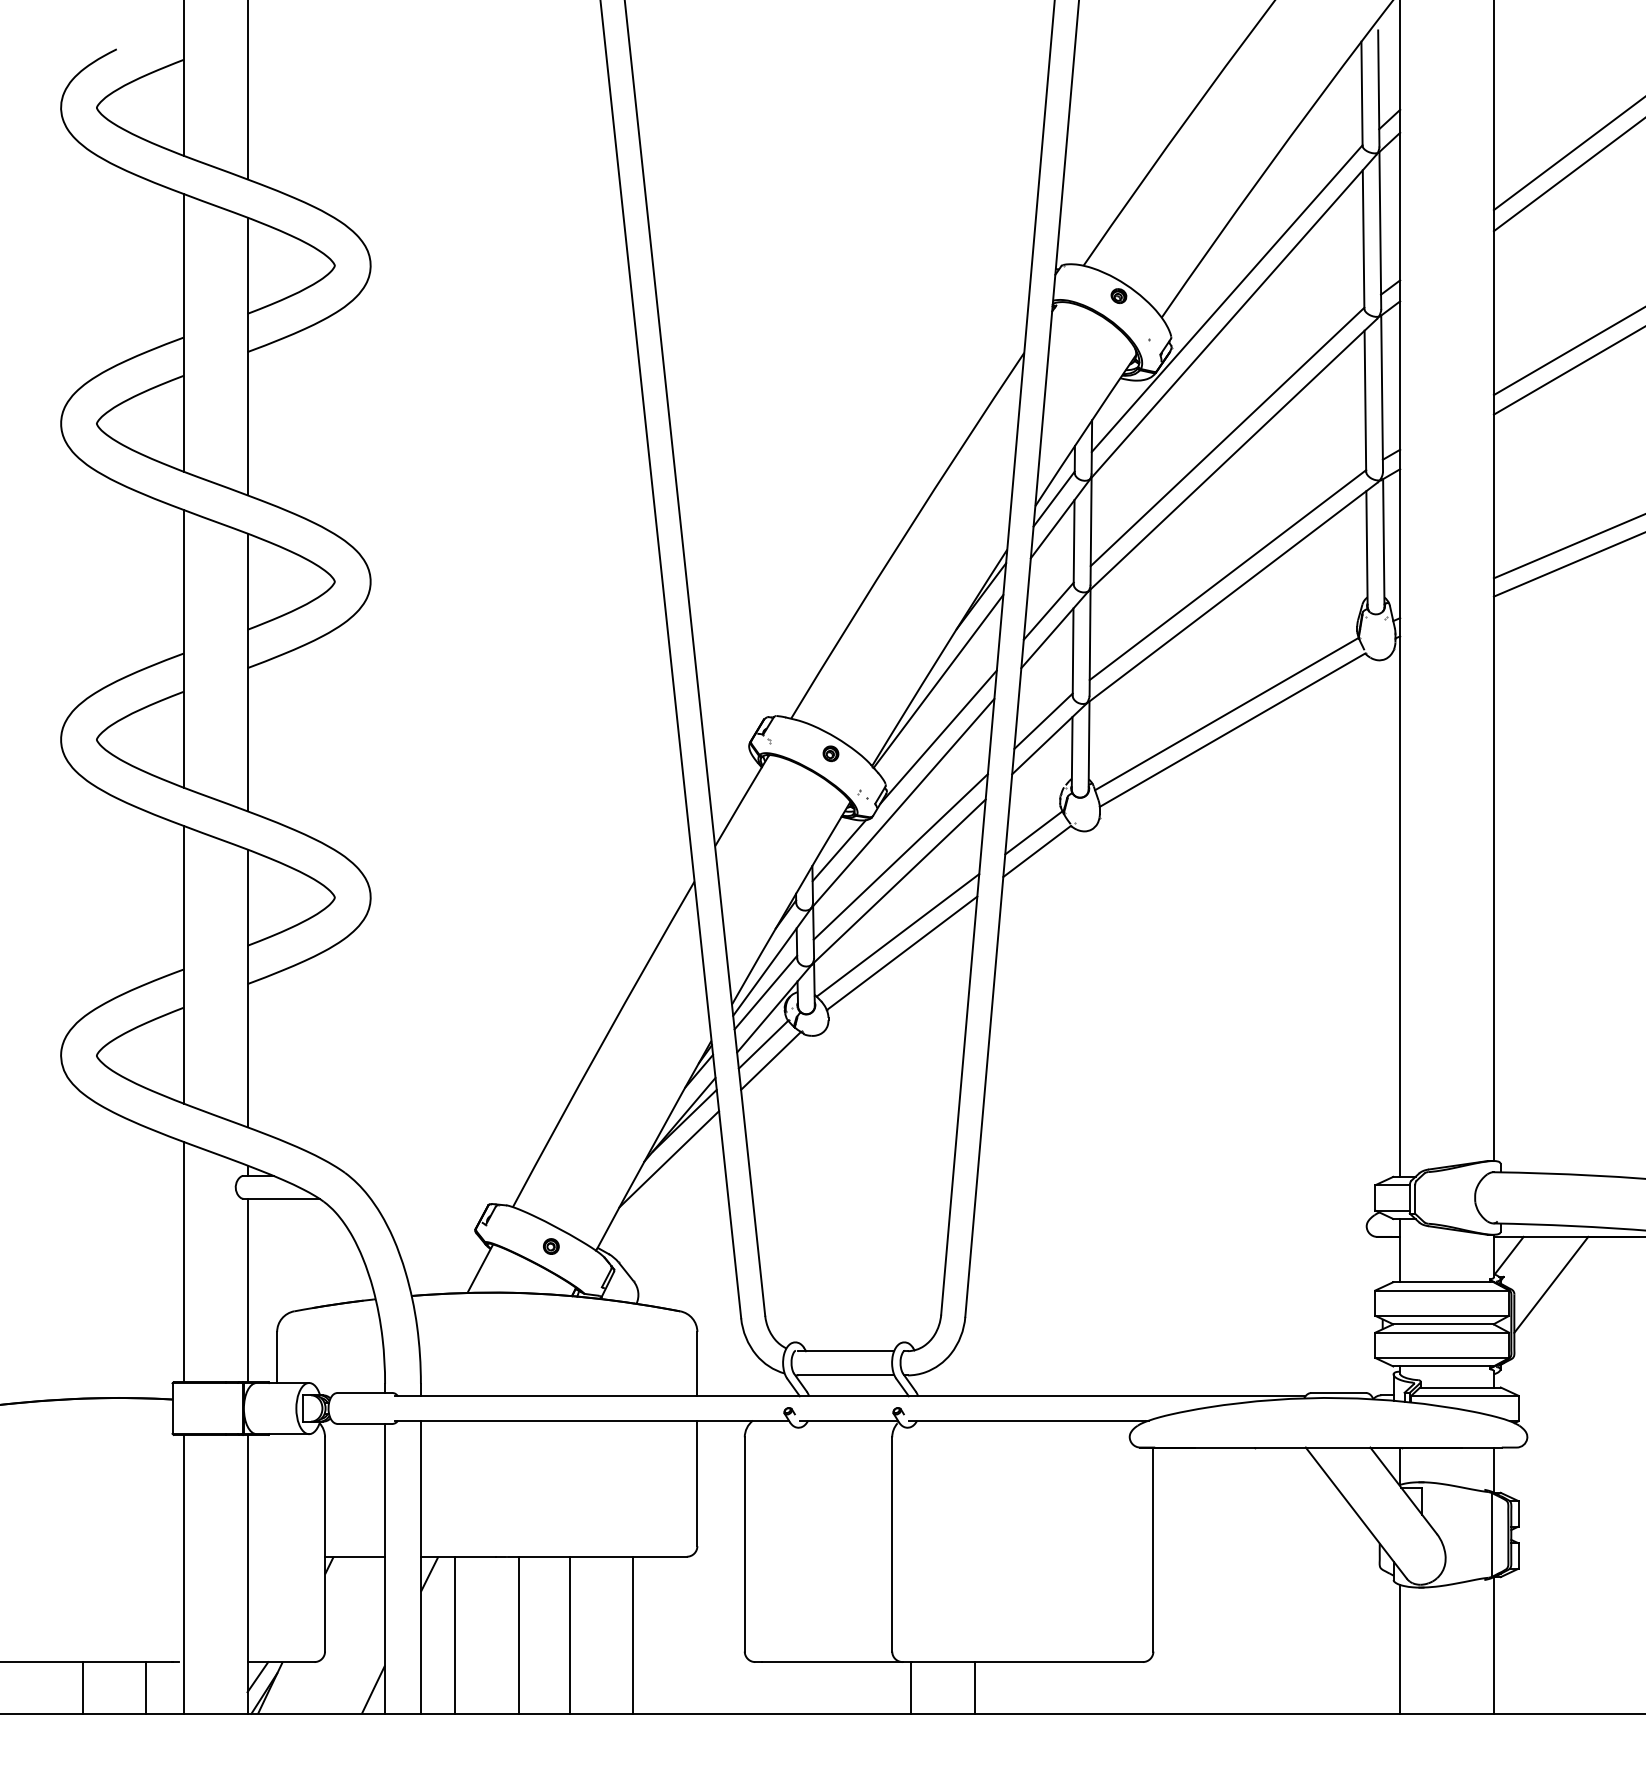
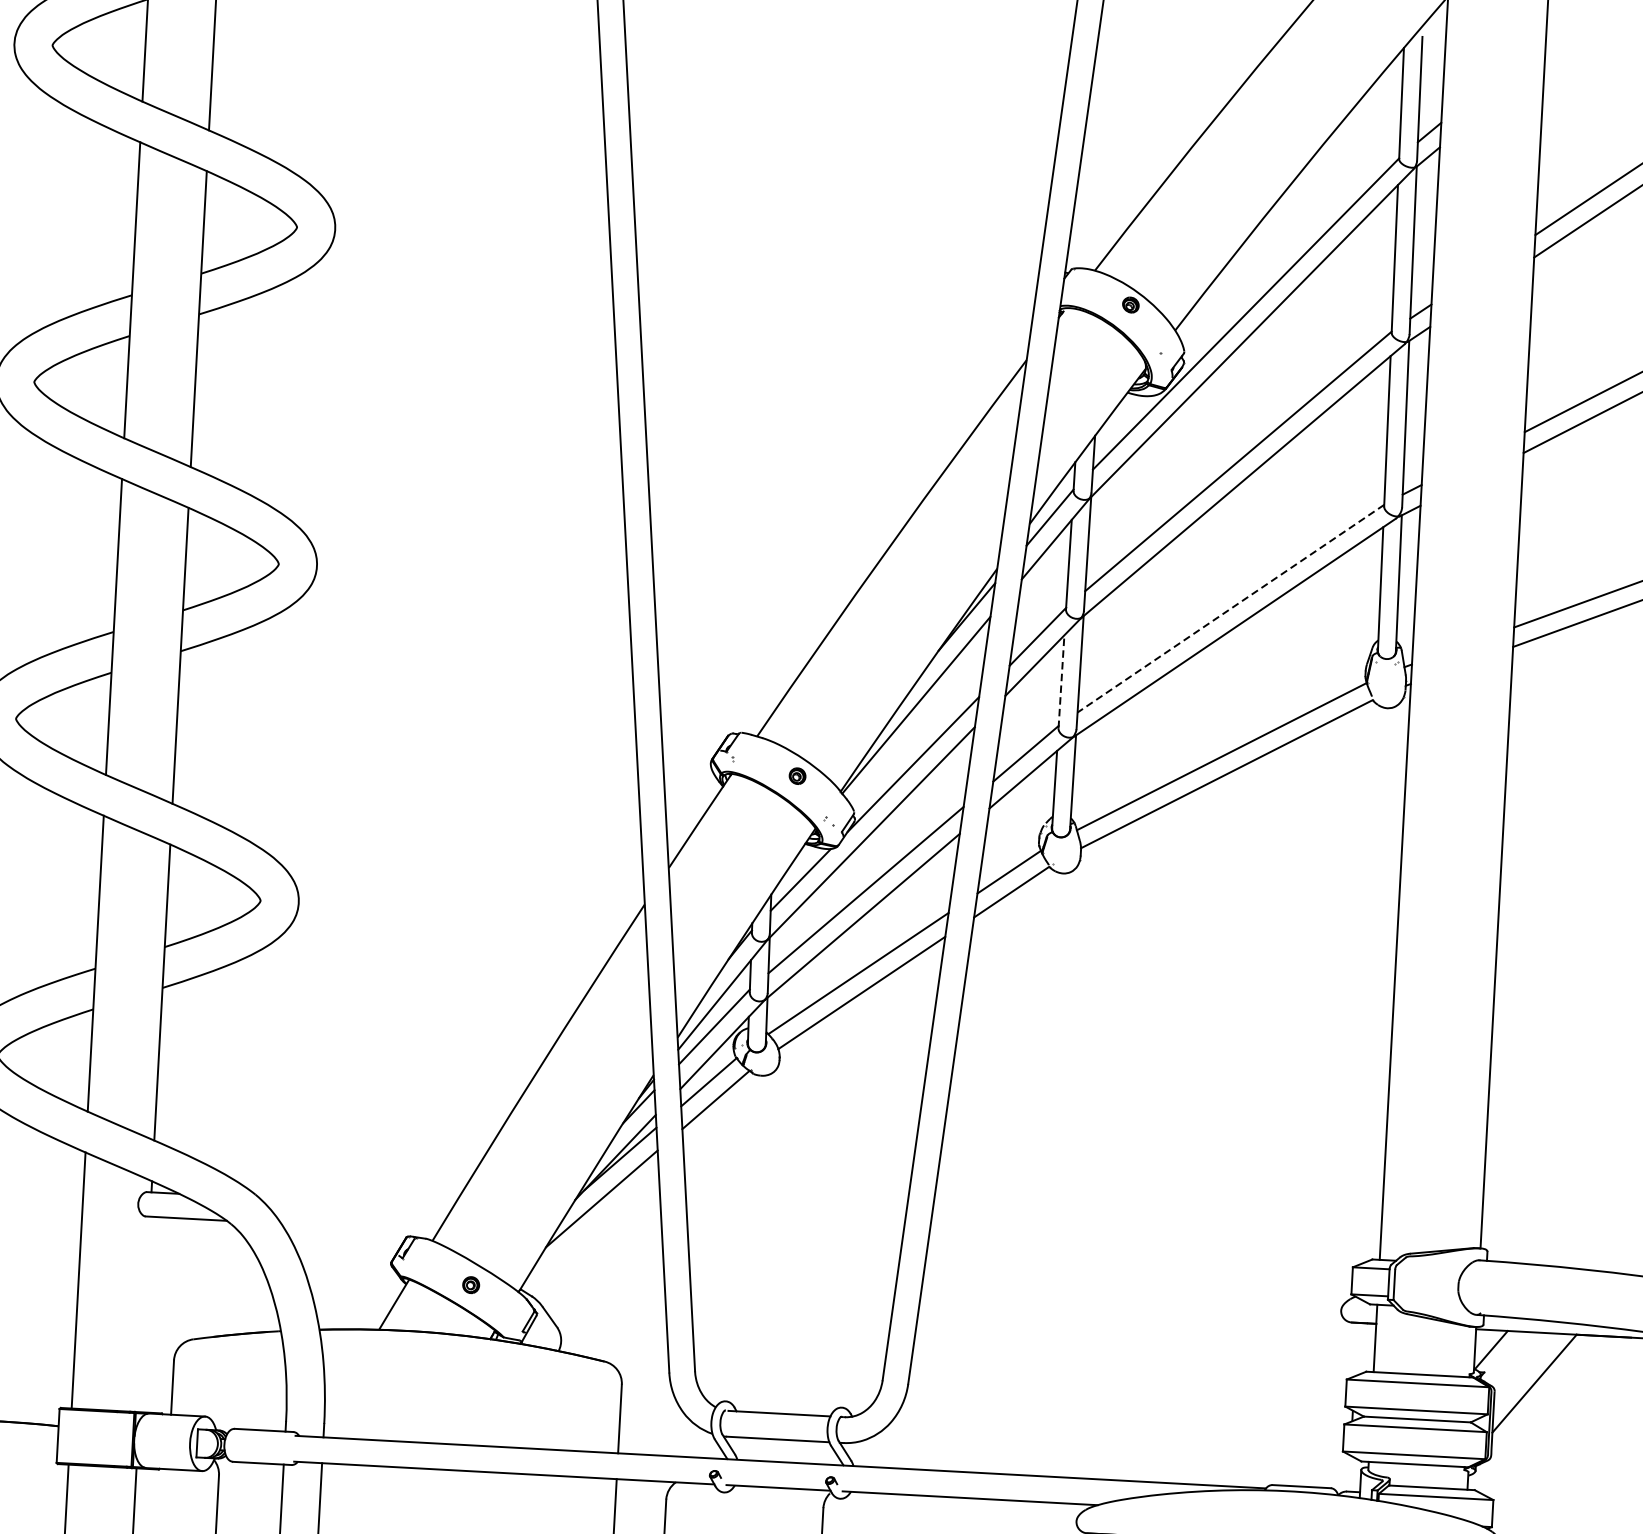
line: (1227, 575) -> (1230, 609), solid -> dashed
line: (1073, 651) -> (1061, 681), solid -> dashed
line: (247, 1290) -> (144, 1314), removed

